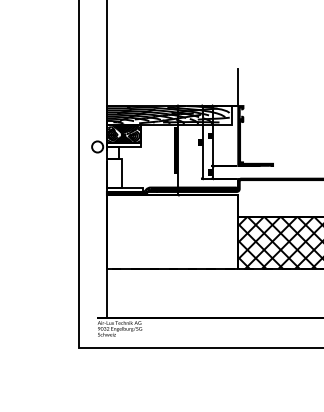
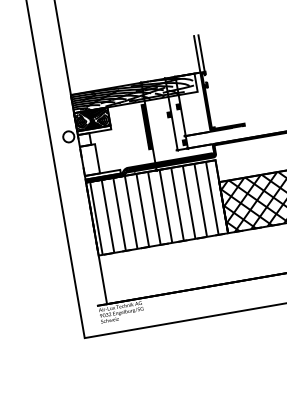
line: (242, 87) -> (201, 53), added
hatch: (169, 231) -> (153, 207), added

